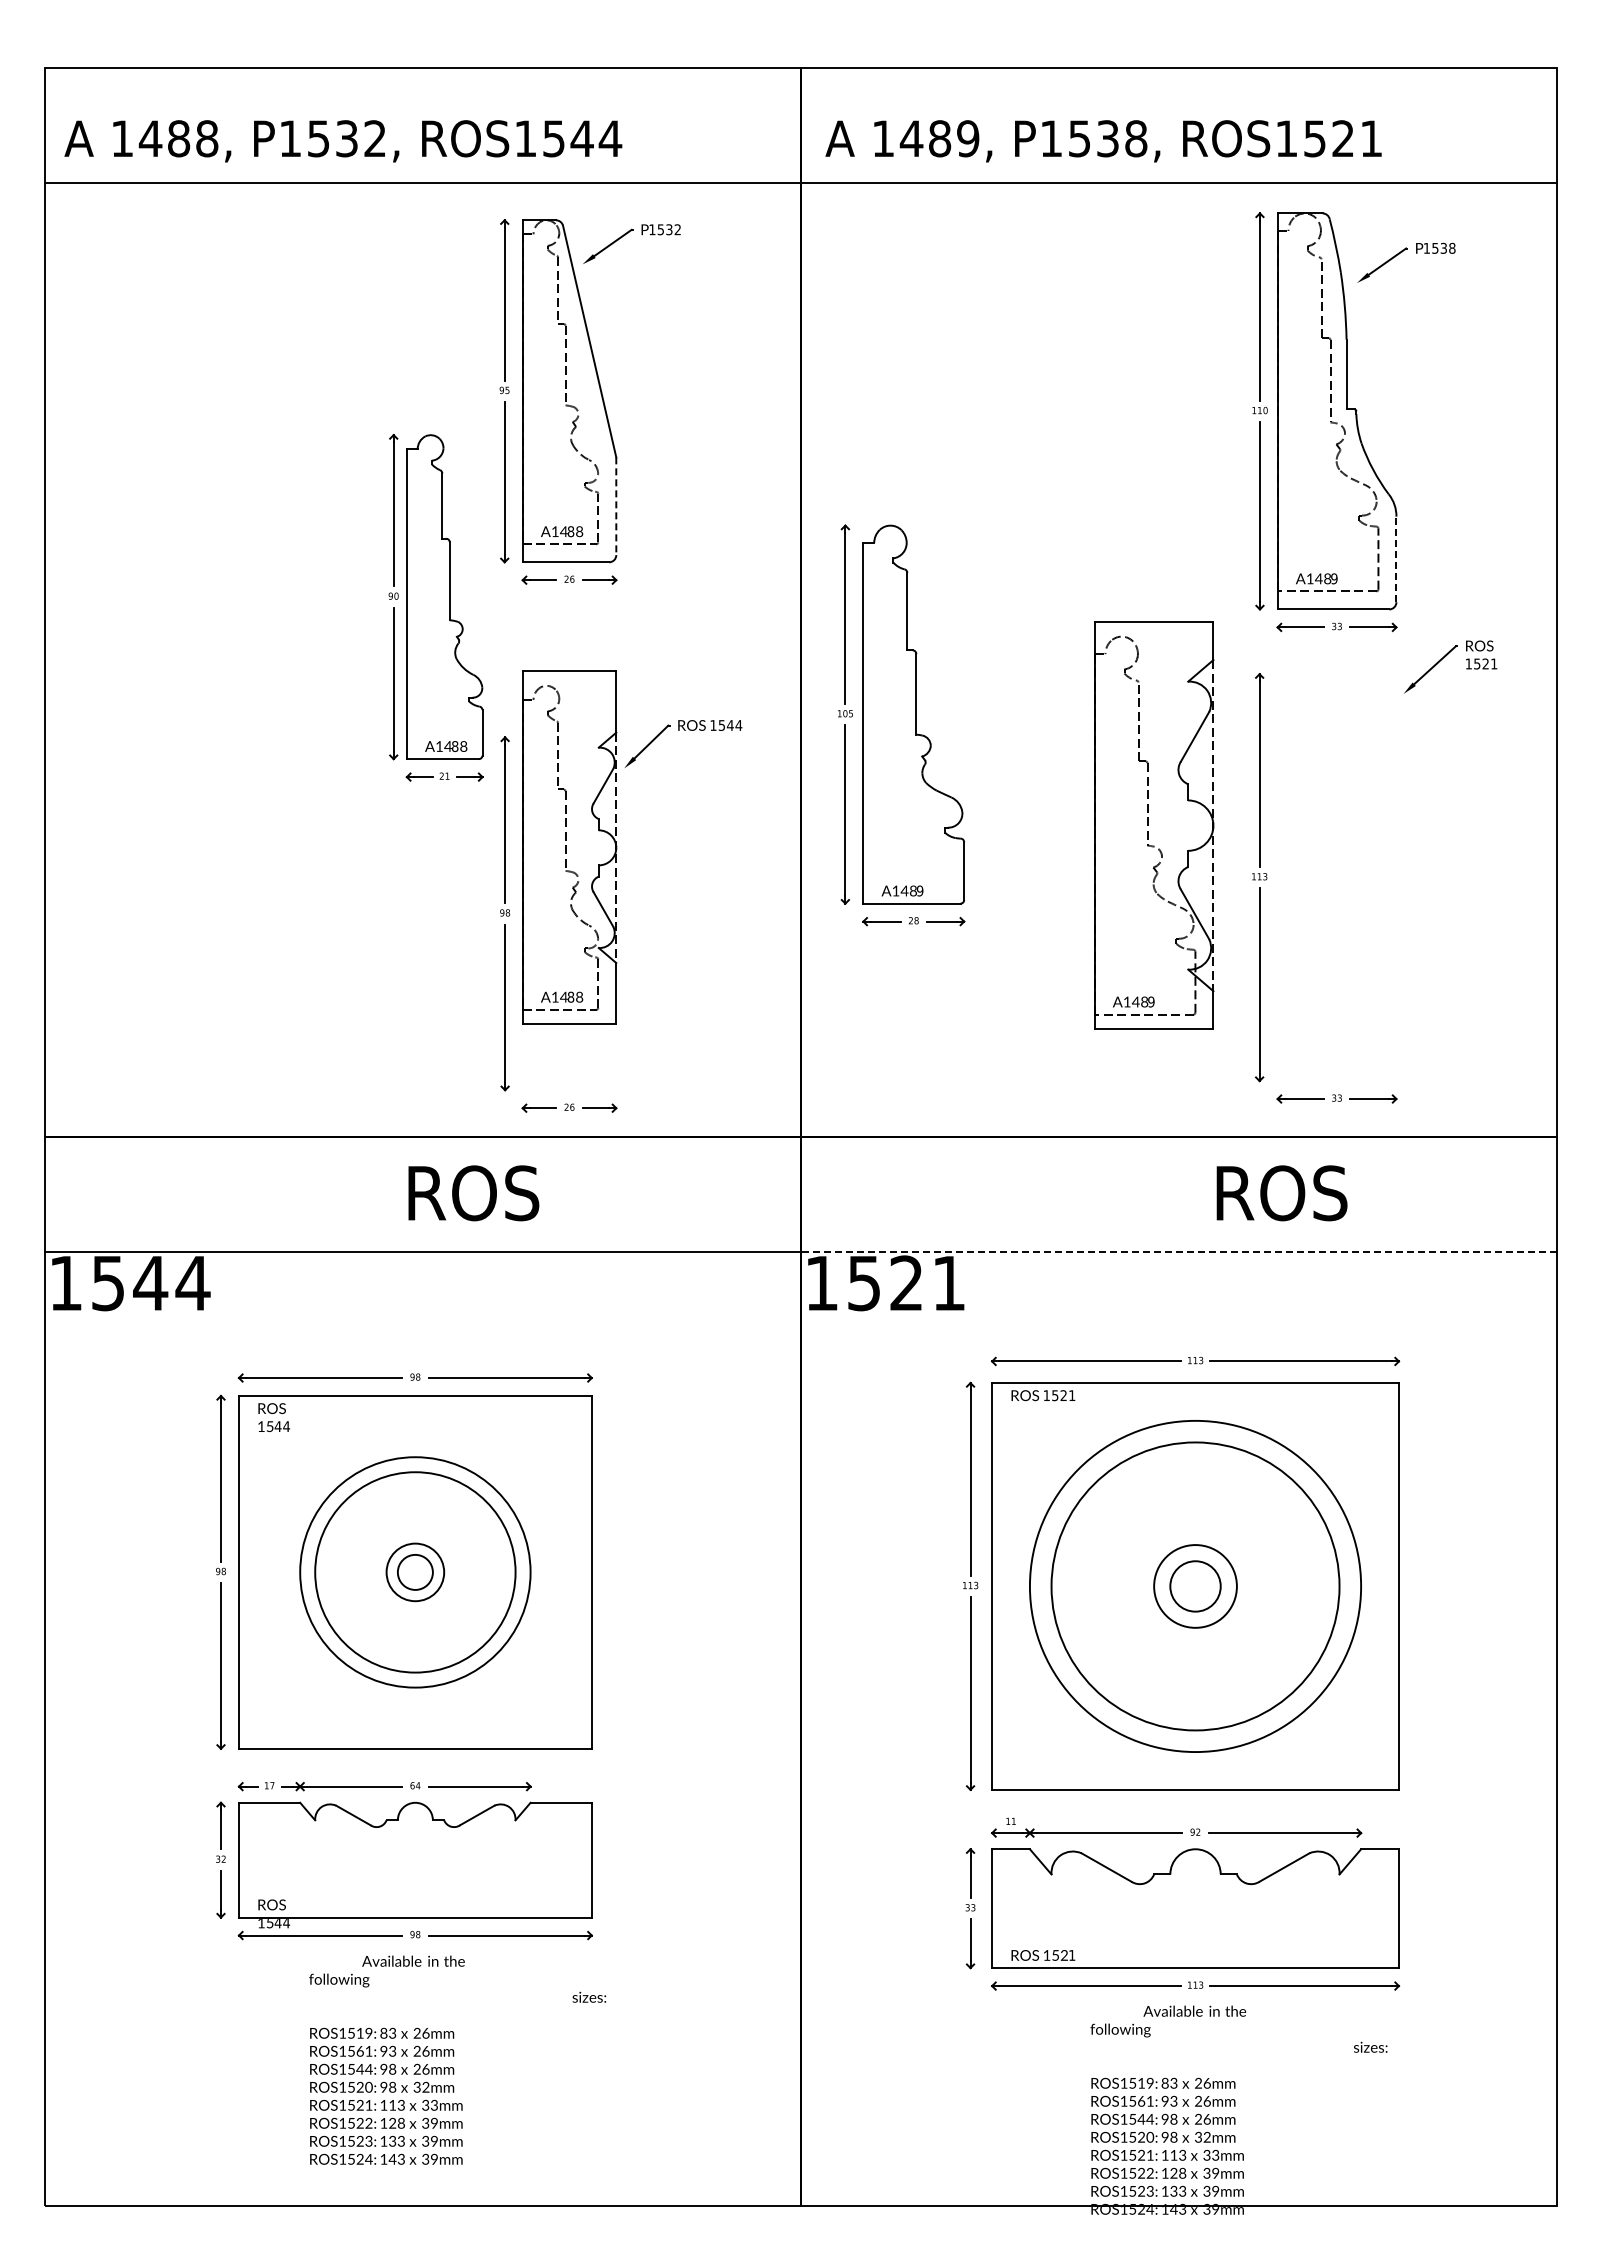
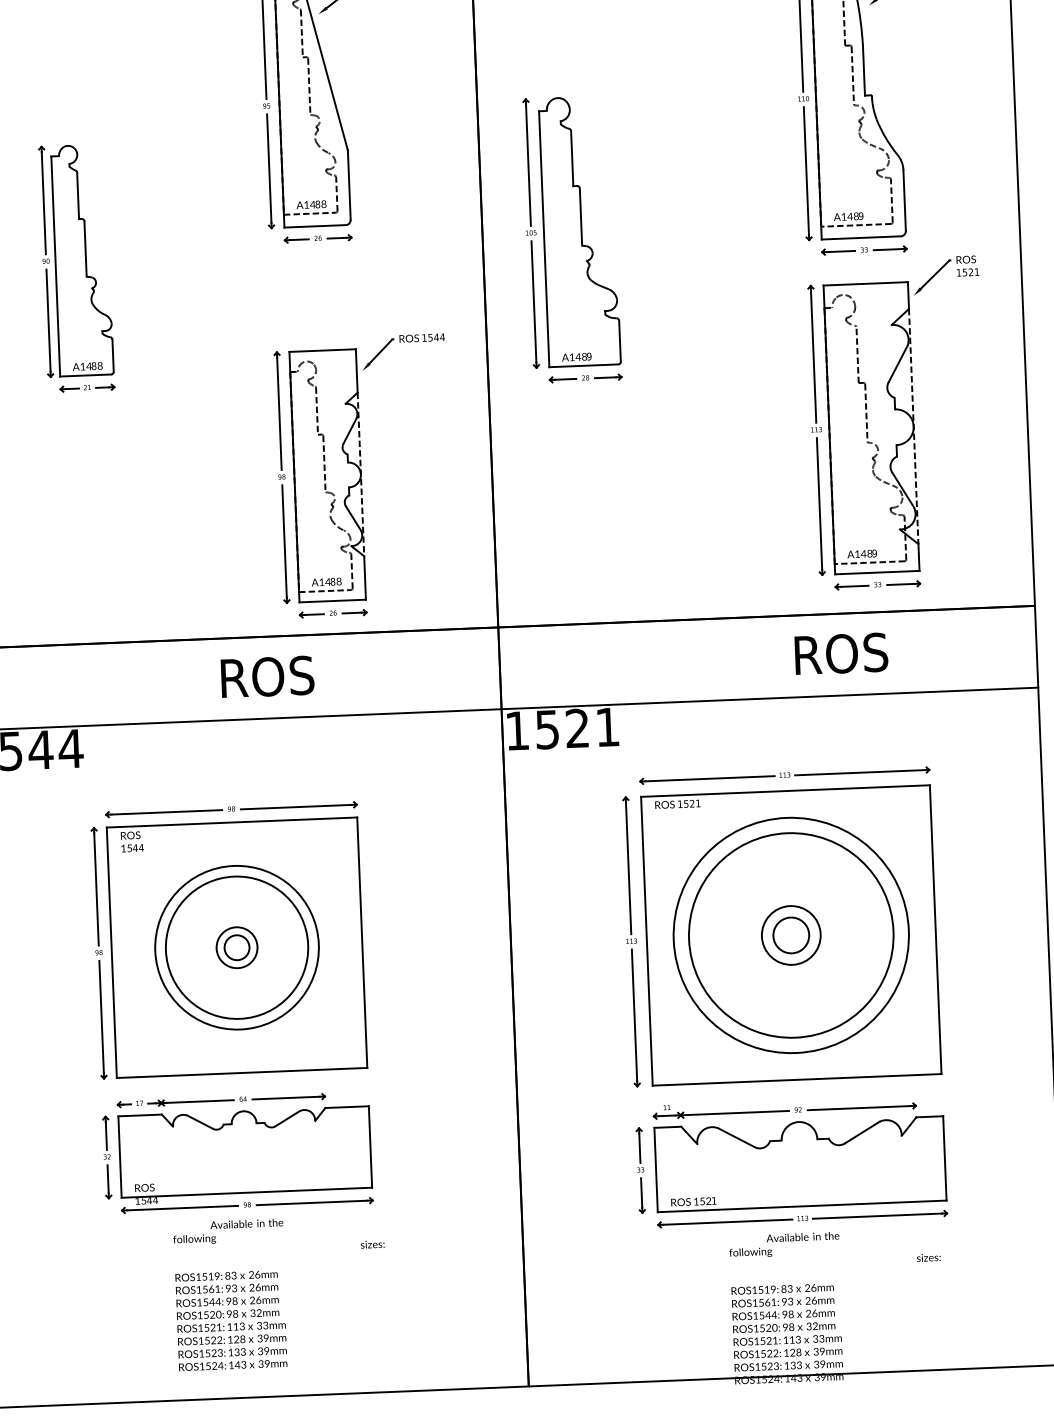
line: (616, 506) -> (349, 185), dashed -> solid
line: (1396, 559) -> (904, 200), dashed -> solid
part: (435, 607) -> (76, 268), moved
part: (901, 725) -> (571, 239), moved
part: (1154, 825) -> (871, 428), moved
part: (569, 847) -> (327, 475), moved
line: (1178, 1251) -> (769, 698), dashed -> solid

